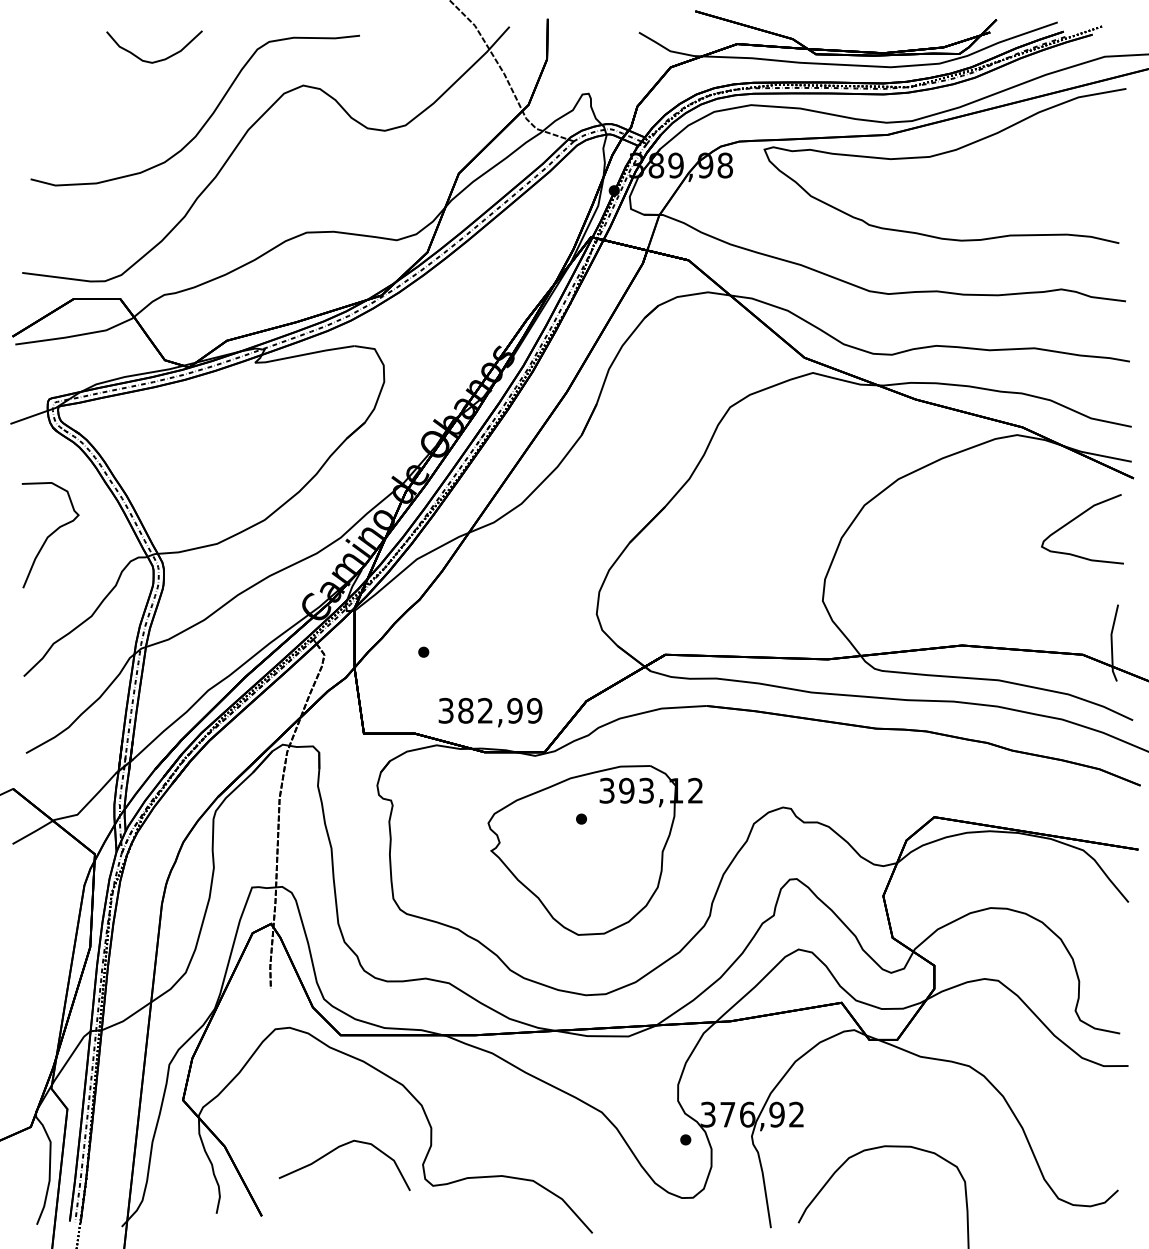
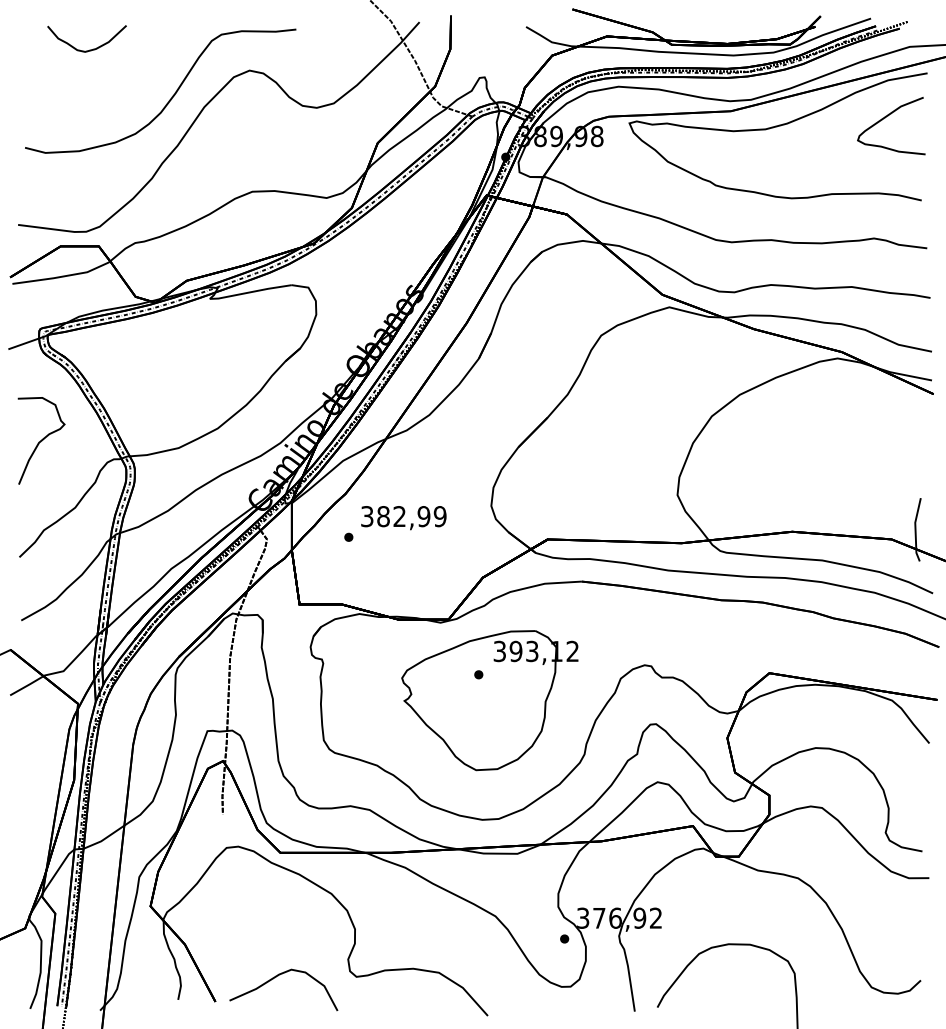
curve: (157, 59) -> (89, 49), moved
curve: (1075, 520) -> (885, 118), moved
text: (490, 713) -> (403, 518), moved
curve: (335, 1150) -> (276, 977), moved

